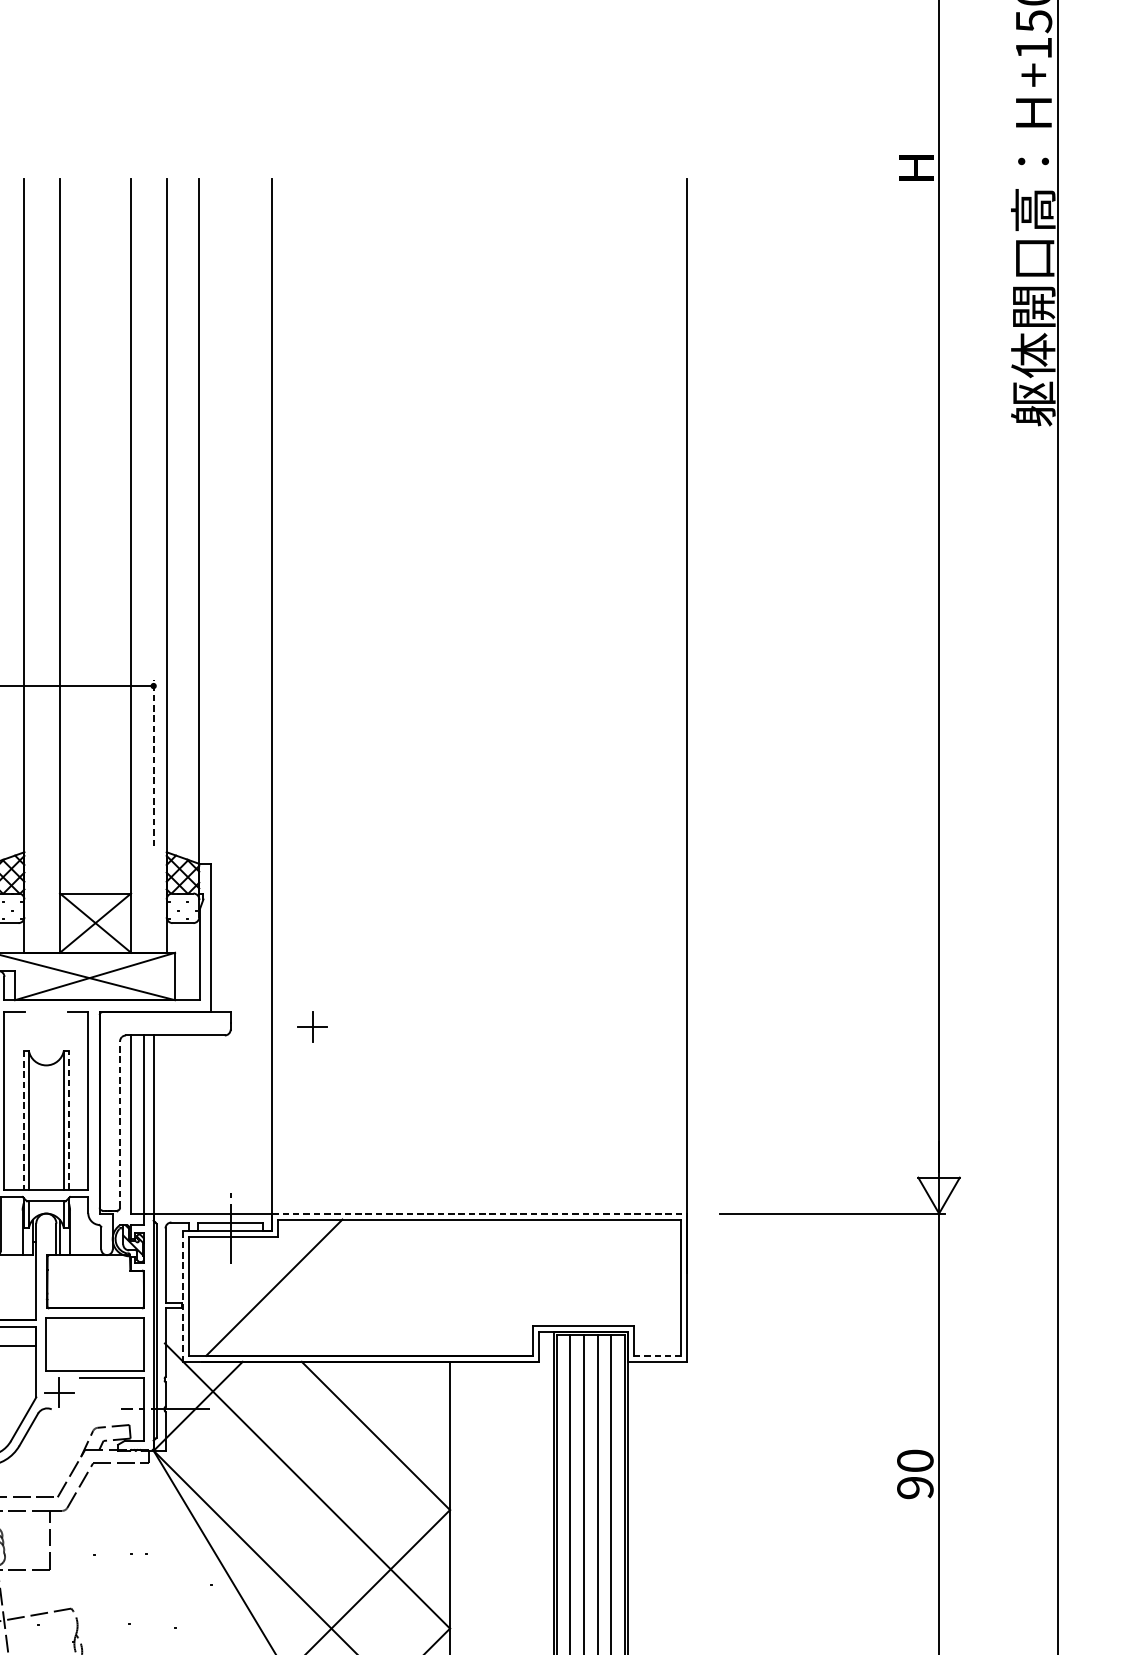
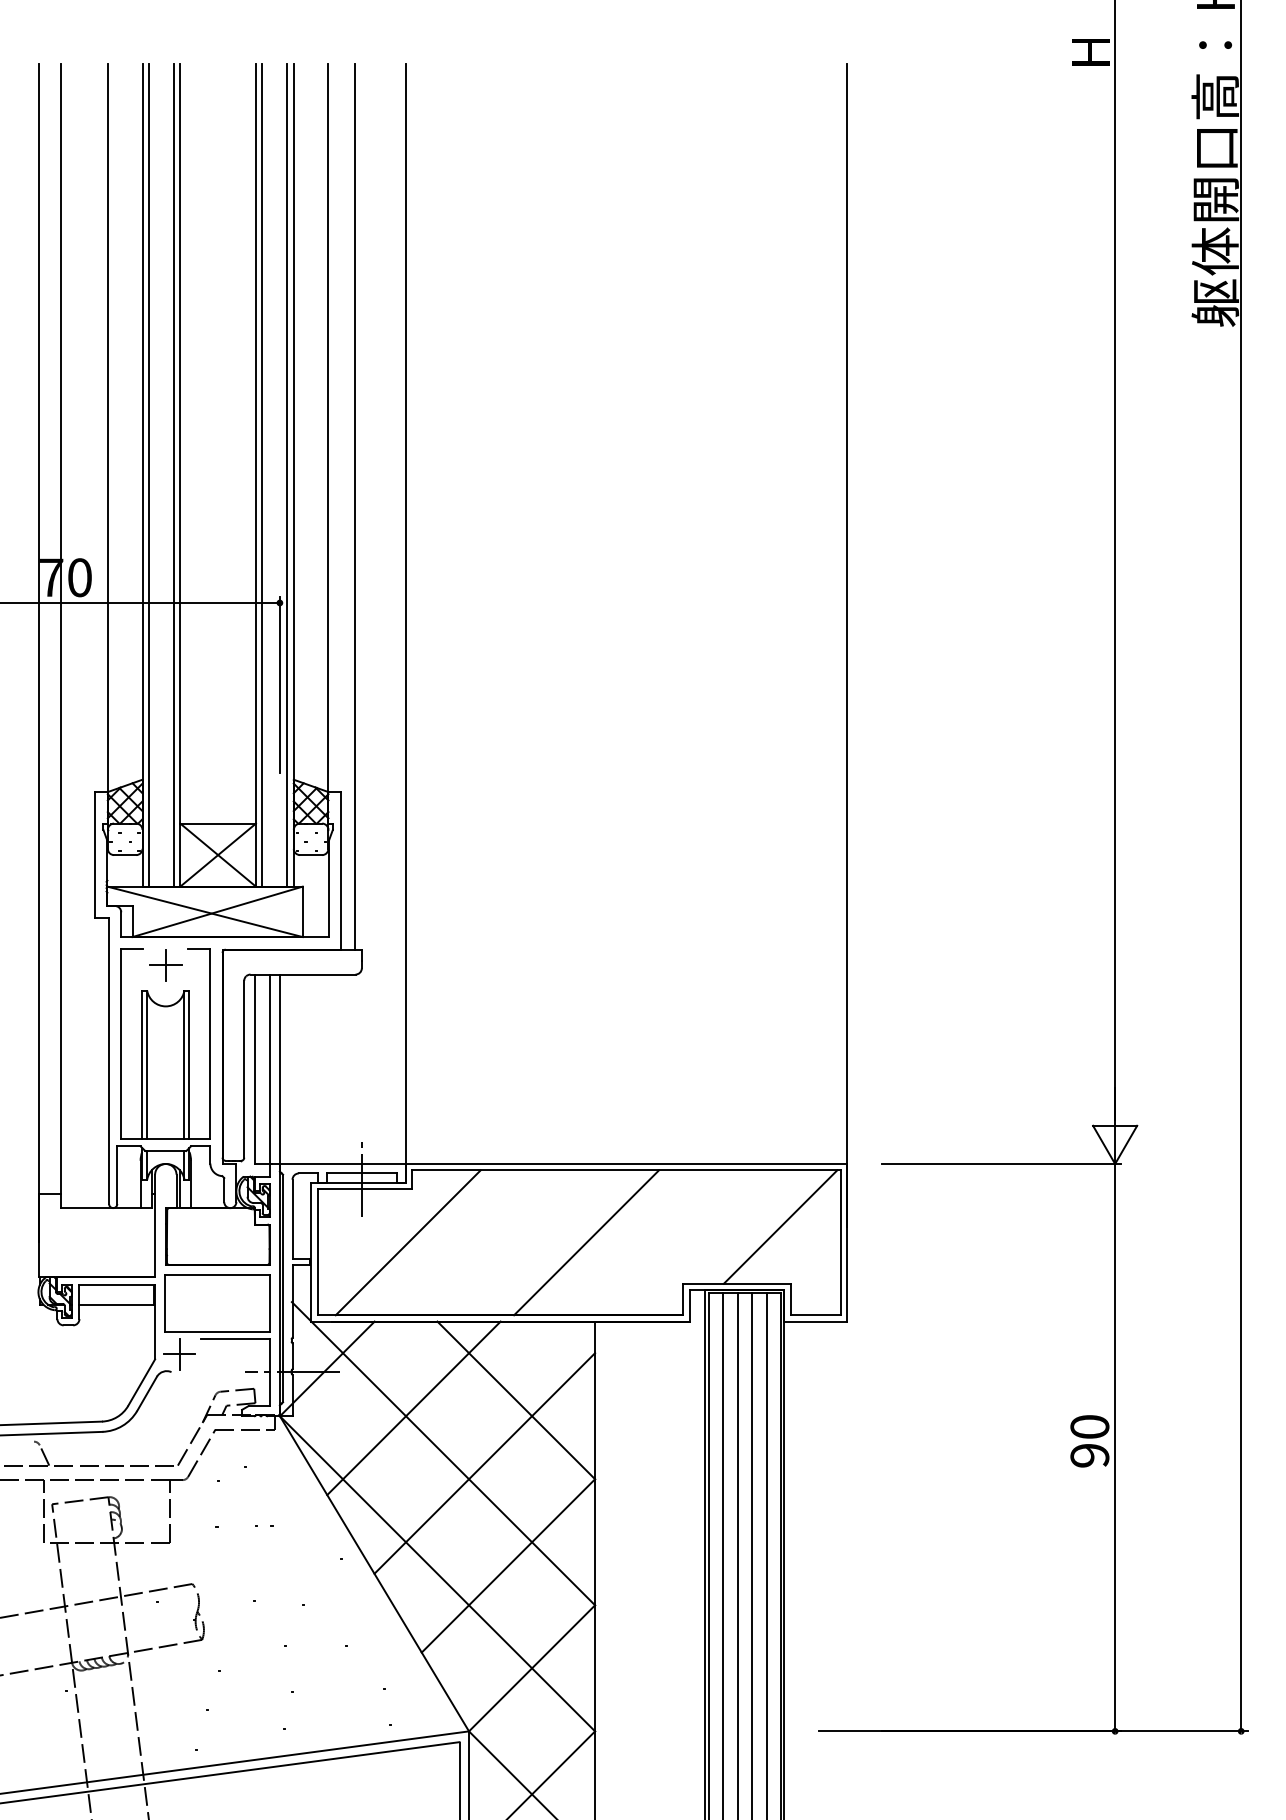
line: (30, 566) -> (148, 475), added
line: (54, 566) -> (174, 475), added
line: (137, 566) -> (262, 475), added
line: (160, 566) -> (287, 475), added
line: (223, 595) -> (354, 506), added
line: (153, 762) -> (279, 684), dashed -> solid
part: (312, 1026) -> (165, 965), moved
line: (24, 1120) -> (142, 1065), dashed -> solid
line: (68, 1120) -> (189, 1064), dashed -> solid
line: (120, 1123) -> (244, 1068), dashed -> solid
line: (479, 1213) -> (626, 1163), dashed -> solid
line: (624, 1272) -> (780, 1226), added
line: (441, 1287) -> (586, 1242), added
line: (183, 1296) -> (311, 1252), dashed -> solid
line: (658, 1356) -> (816, 1315), dashed -> solid
line: (279, 1443) -> (413, 1408), added
line: (346, 1495) -> (484, 1463), added

